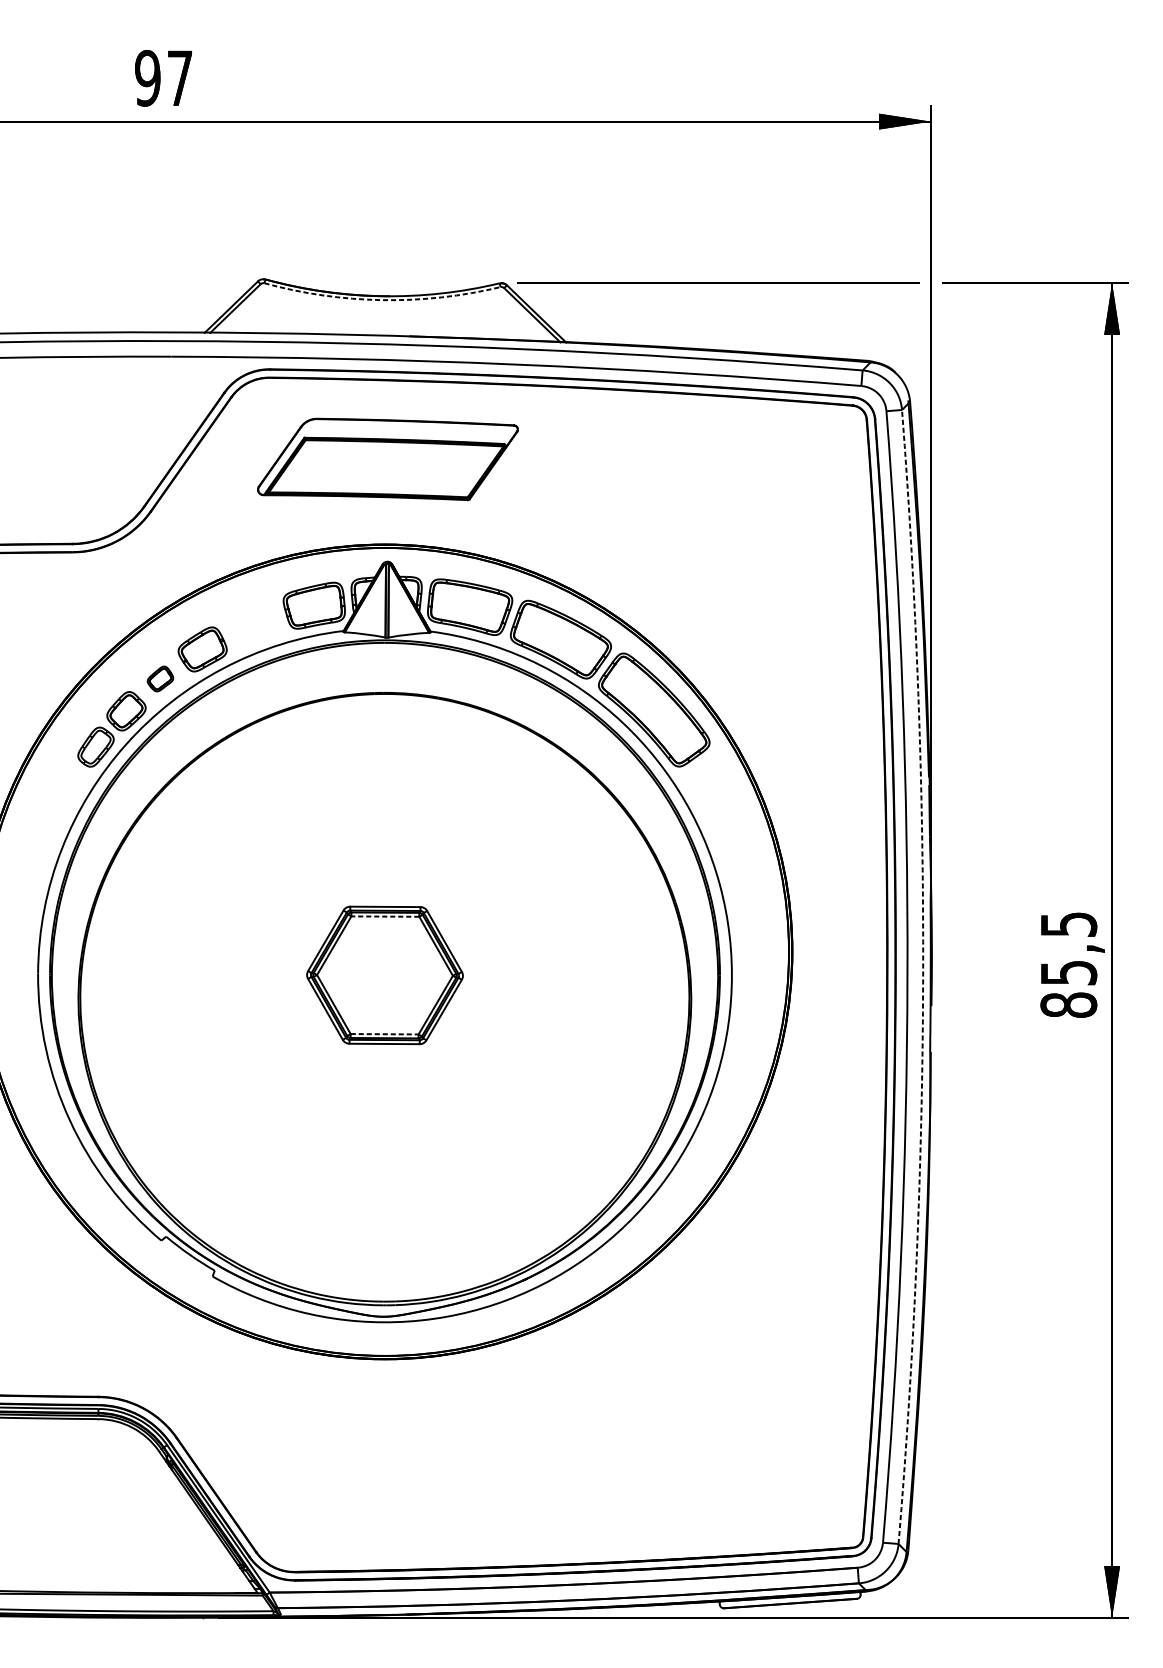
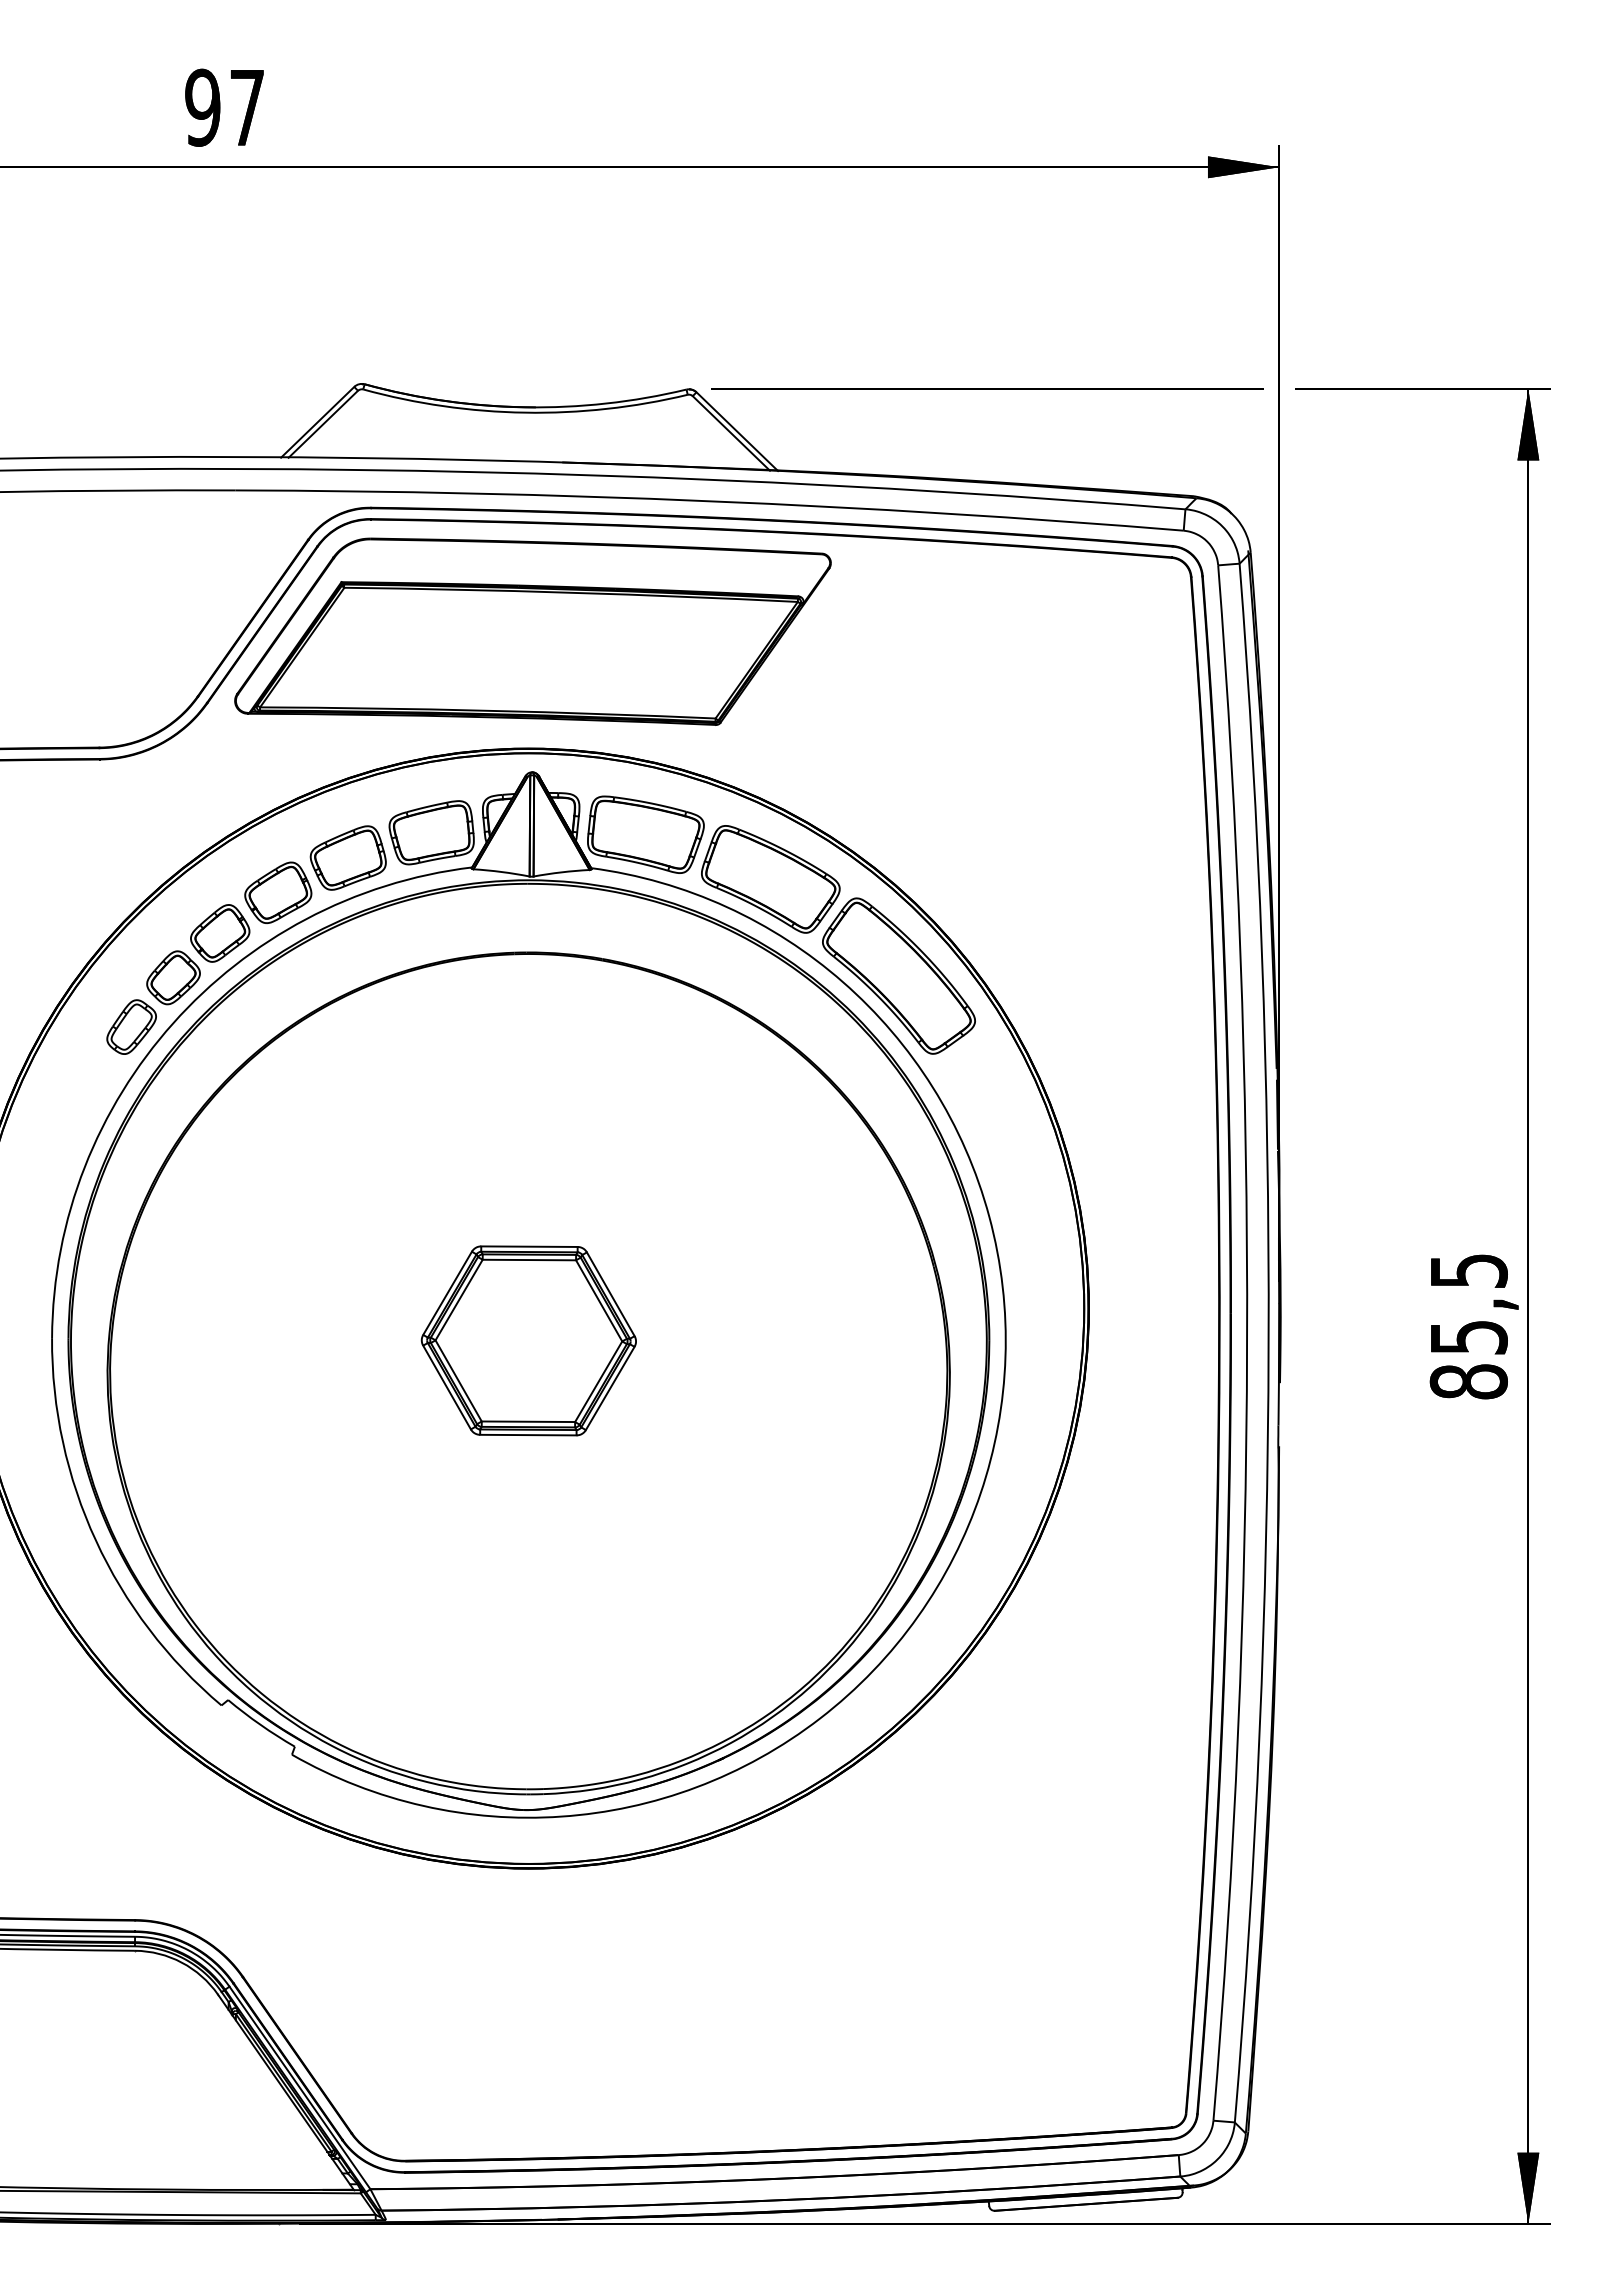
arc: (382, 300) -> (525, 412), dashed -> solid
part: (387, 459) -> (532, 631), size x1.67
part: (253, 623) -> (347, 857), added
part: (160, 679) -> (220, 933), size x1.67
line: (385, 916) -> (529, 1260), dashed -> solid
arc: (923, 977) -> (1268, 1343), dashed -> solid
line: (384, 1034) -> (528, 1421), dashed -> solid

